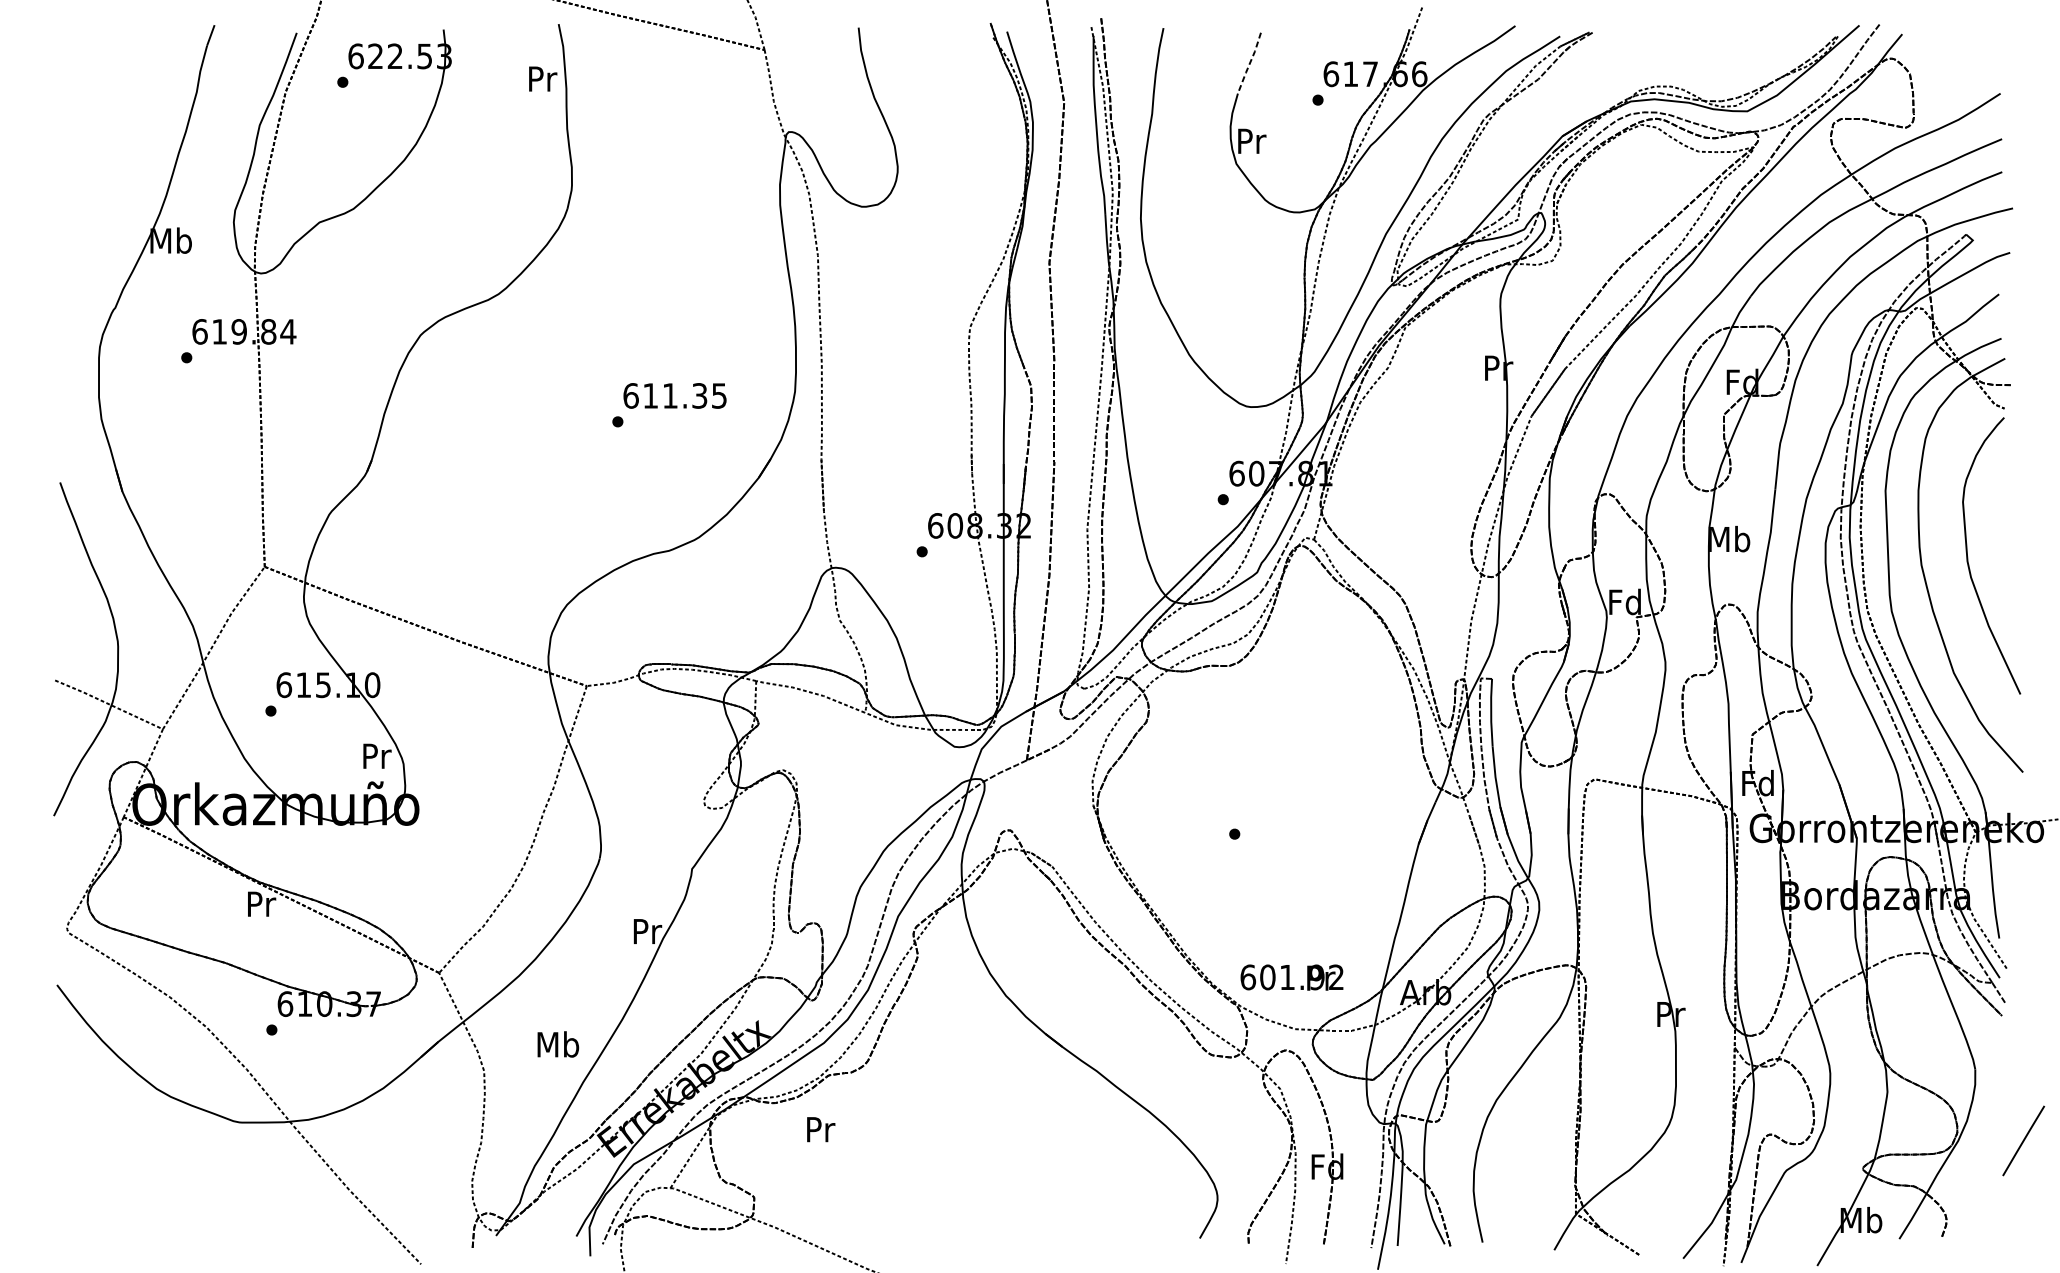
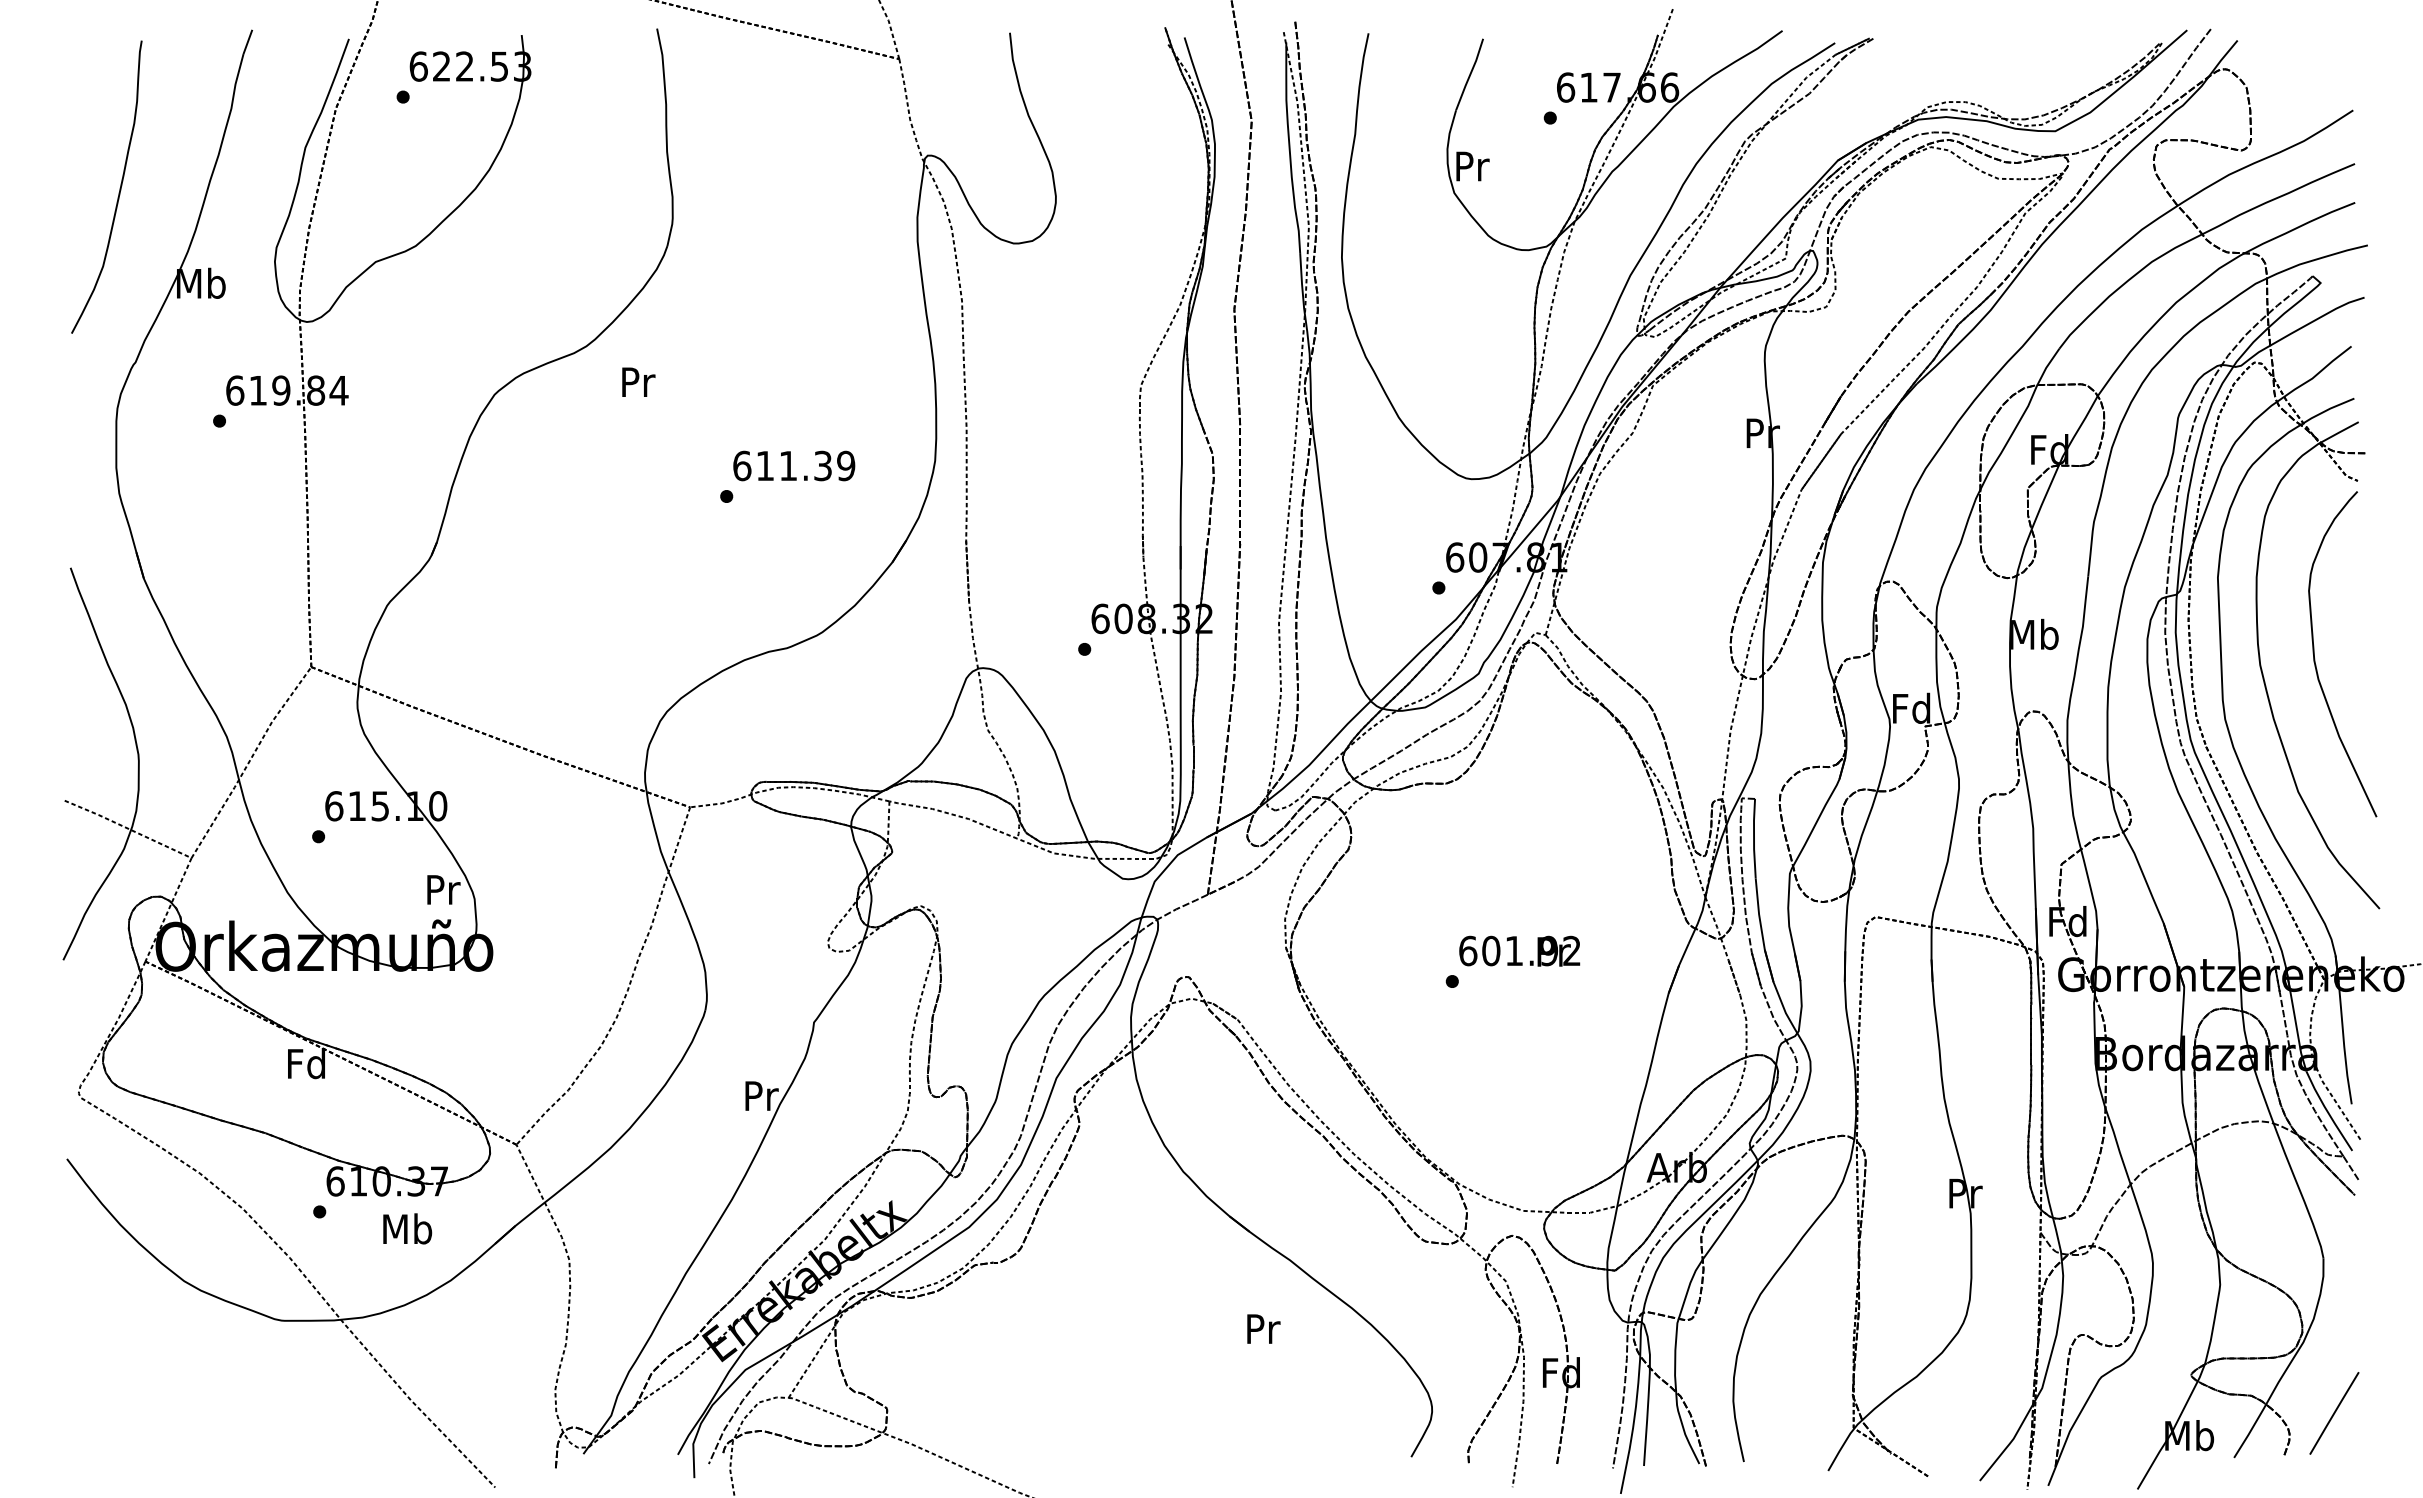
line: (1250, 63) -> (1470, 75), dashed -> solid
text: (542, 78) -> (638, 381), moved
curve: (101, 160) -> (119, 188), added
text: (719, 395) -> (846, 465), 611.35 -> 611.39
text: (260, 903) -> (306, 1063), Pr -> Fd
text: (1291, 976) -> (1519, 950), moved
text: (558, 1044) -> (407, 1228), moved
text: (820, 1129) -> (1263, 1328), moved
line: (2023, 1141) -> (2334, 1413), moved

